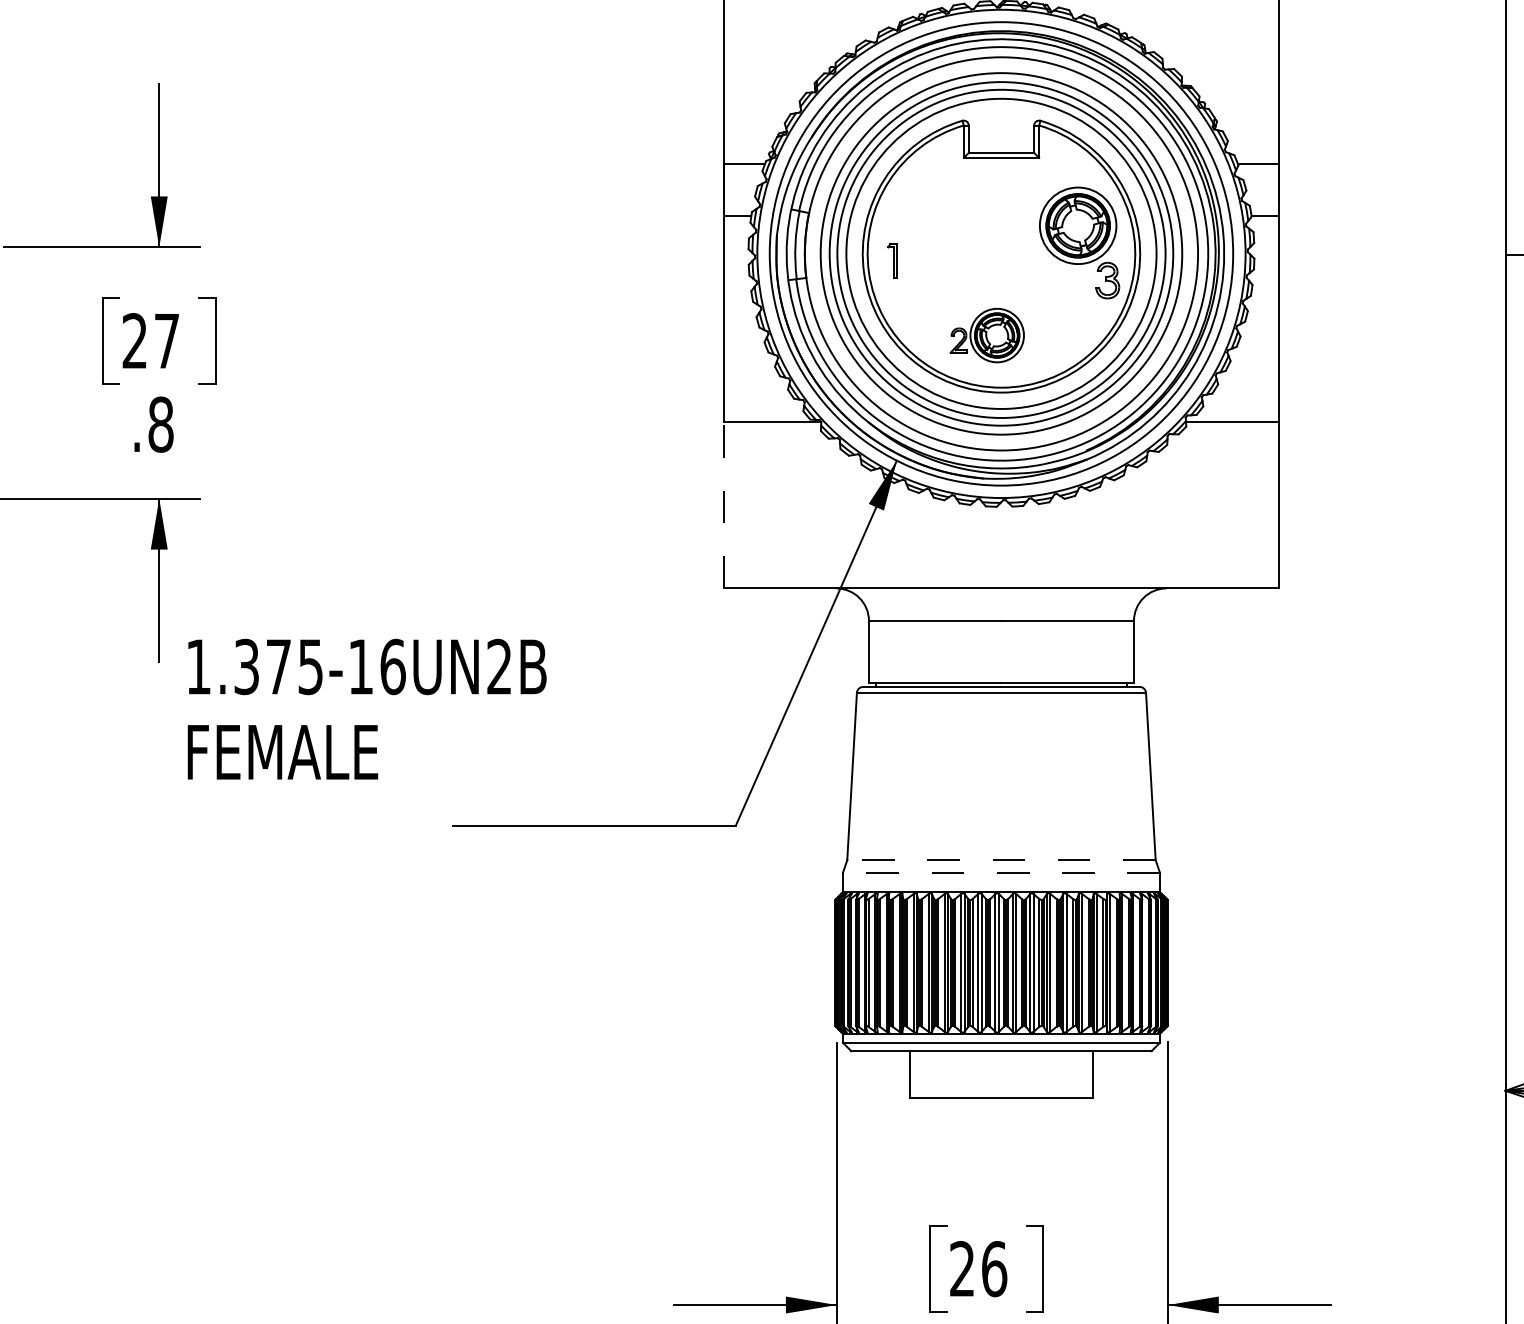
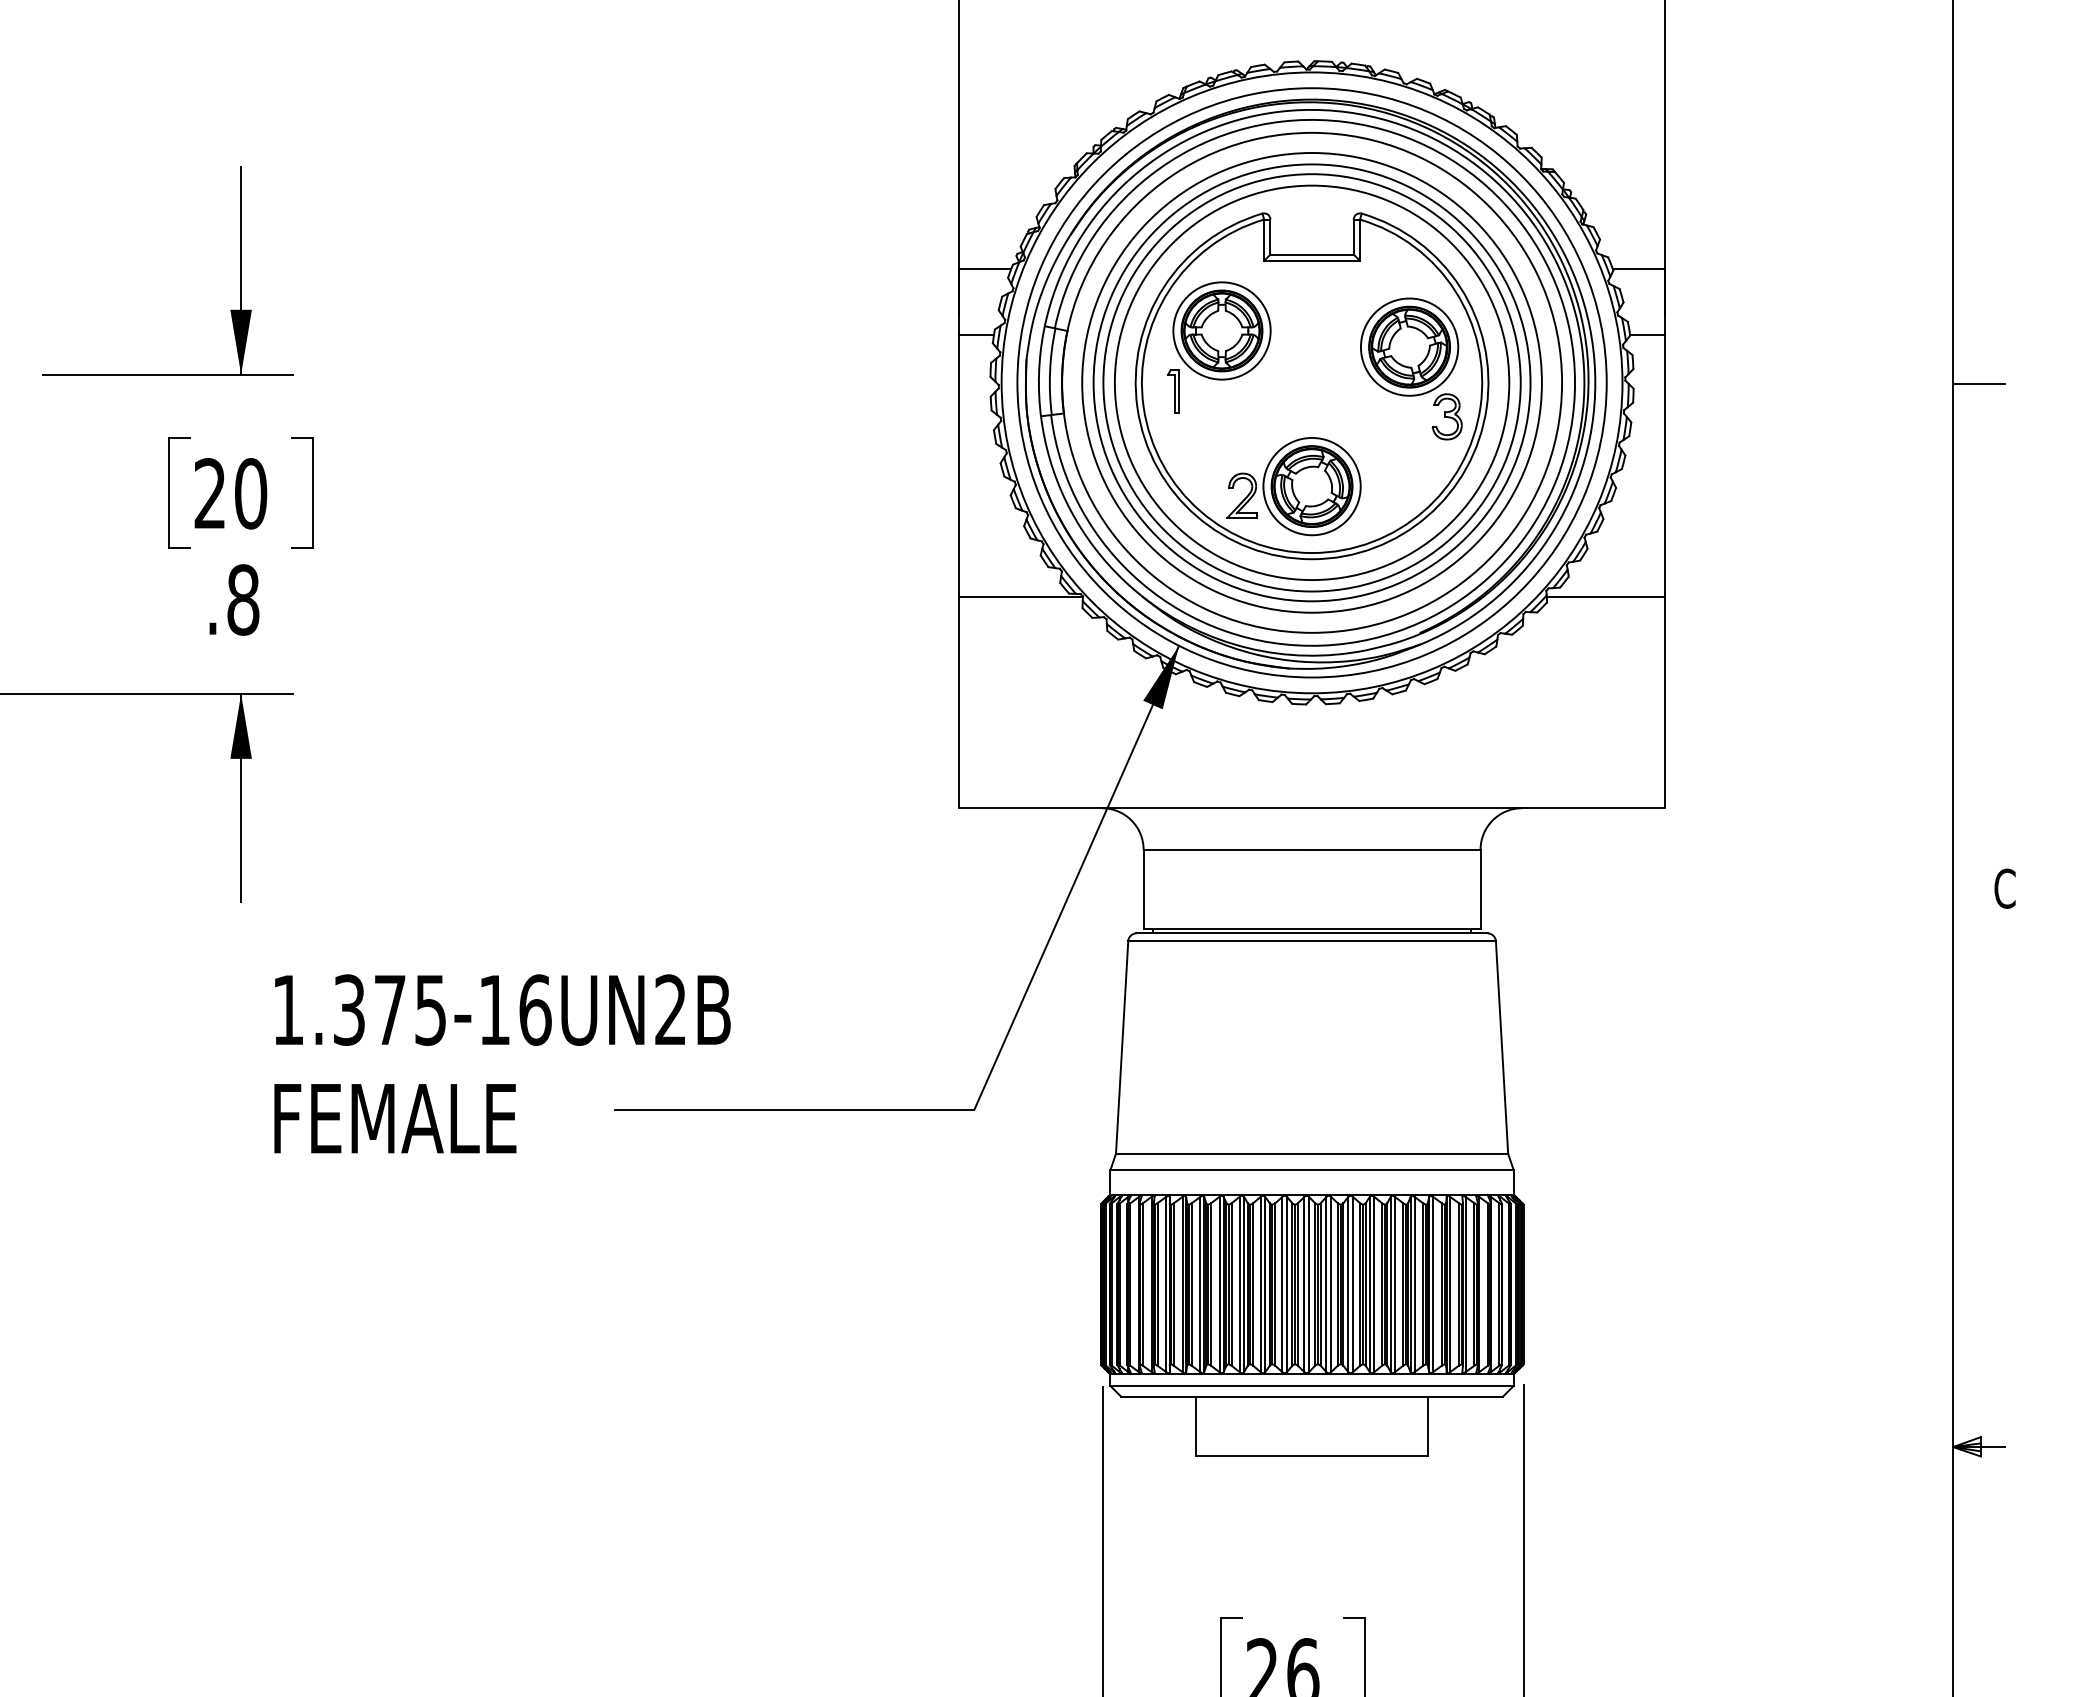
part: (930, 212) -> (1221, 330), added
part: (986, 335) -> (1293, 486), size x1.43
text: (167, 340) -> (251, 493), 27 -> 20
line: (724, 505) -> (959, 702), dashed -> solid
text: (367, 708) -> (502, 1063), moved
line: (1001, 859) -> (1311, 1153), dashed -> solid
line: (1001, 873) -> (1312, 1170), dashed -> solid

